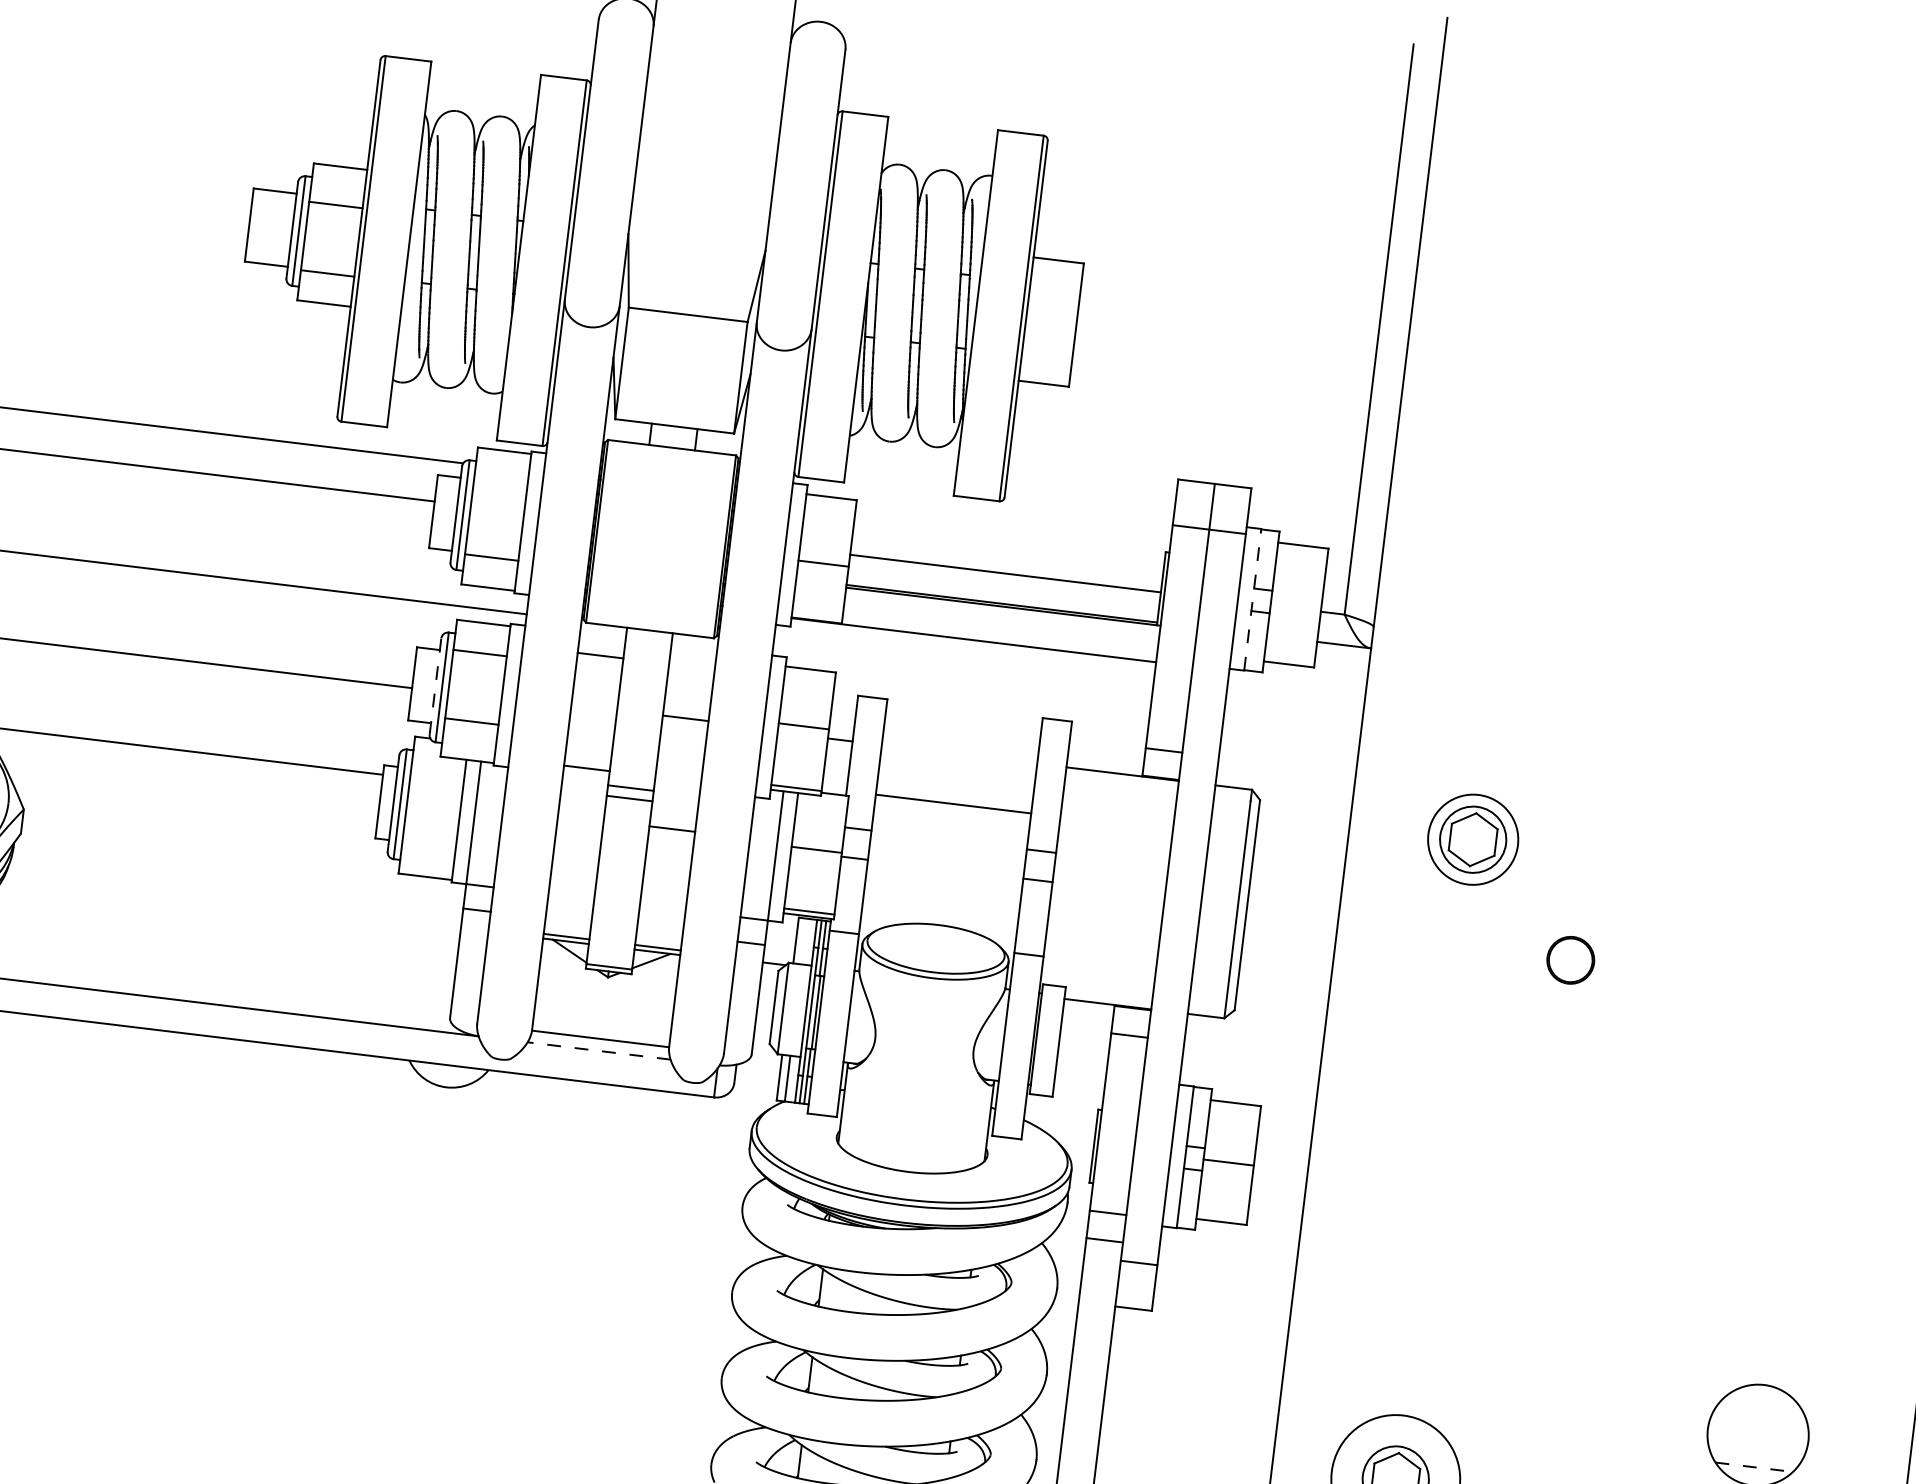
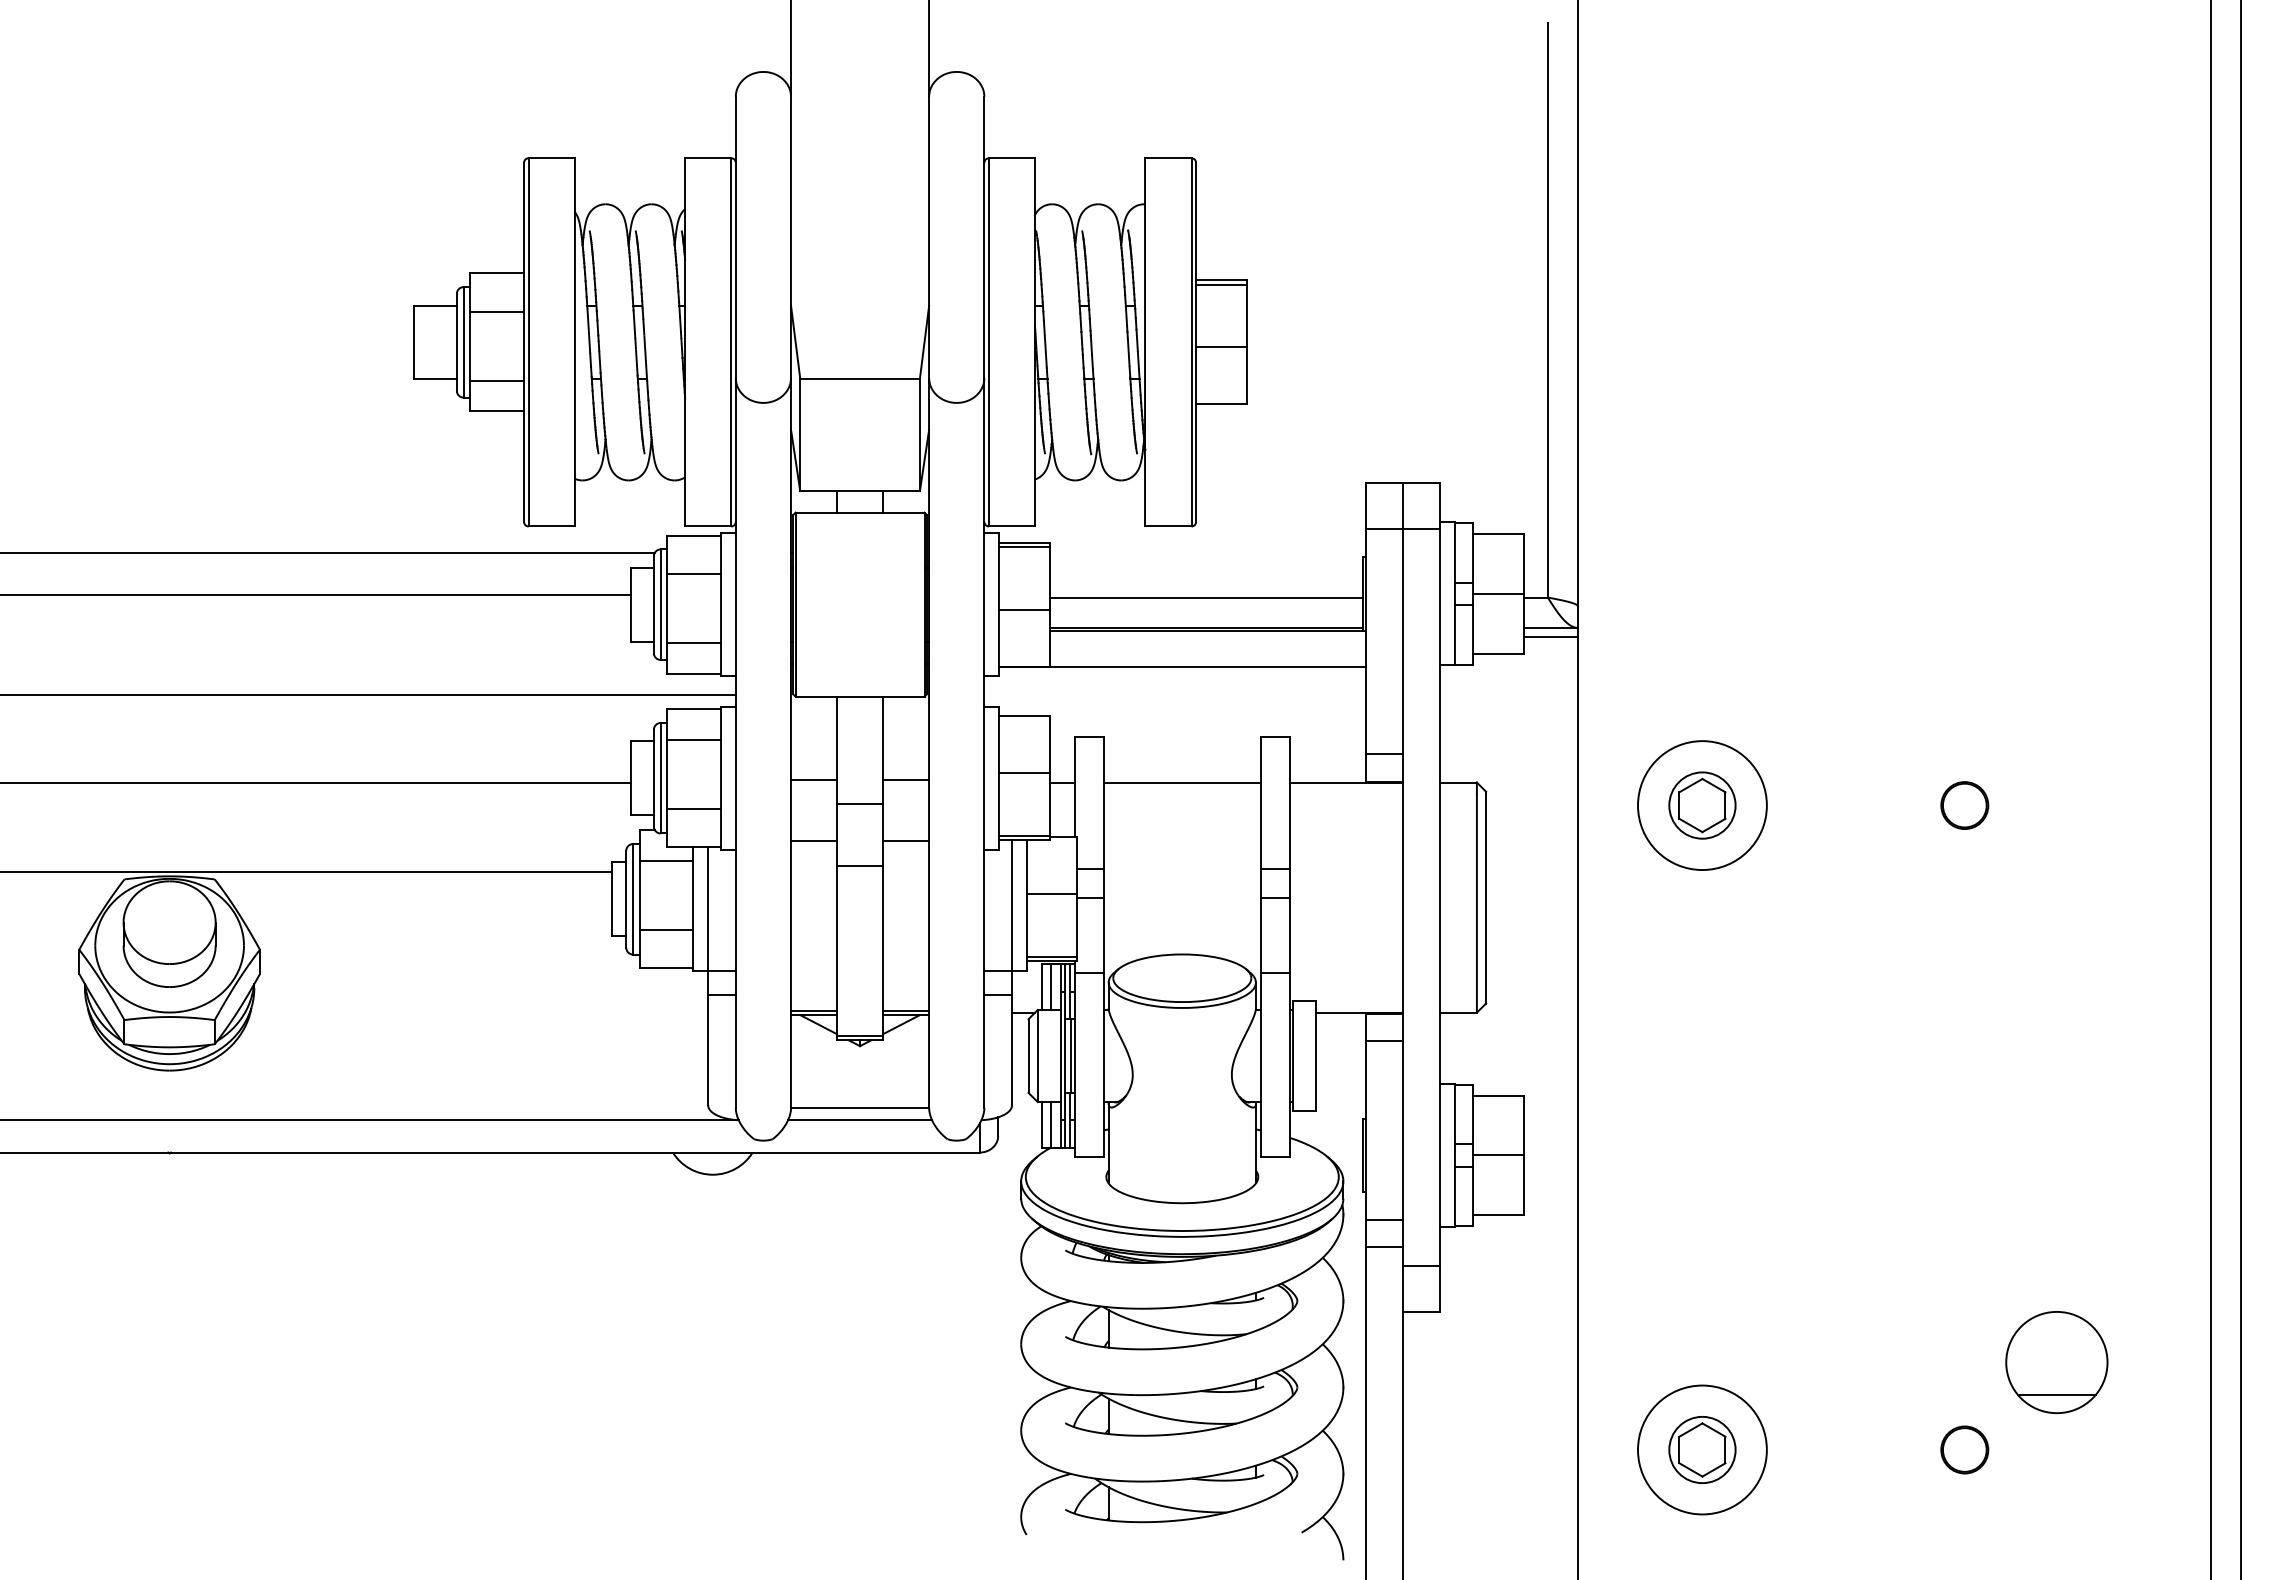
line: (1058, 265) -> (1221, 285), added
line: (1050, 327) -> (1221, 347), added
line: (500, 489) -> (694, 574), added
line: (831, 502) -> (1024, 547), added
line: (1252, 599) -> (1454, 593), dashed -> solid
line: (1296, 604) -> (1498, 593), added
line: (1342, 654) -> (1550, 637), added
line: (601, 655) -> (814, 779), moved
line: (435, 686) -> (653, 778), dashed -> solid
line: (438, 769) -> (666, 860), added
line: (631, 788) -> (860, 804), moved
line: (953, 804) -> (1182, 782), moved
line: (672, 829) -> (906, 841), moved
line: (429, 838) -> (666, 929), added
circle: (1473, 839) -> (1702, 805), size x1.43
line: (804, 941) -> (1050, 986), added
part: (1570, 960) -> (1964, 805), moved
line: (598, 1051) -> (859, 1120), dashed -> solid
line: (1754, 1467) -> (2057, 1394), dashed -> solid

